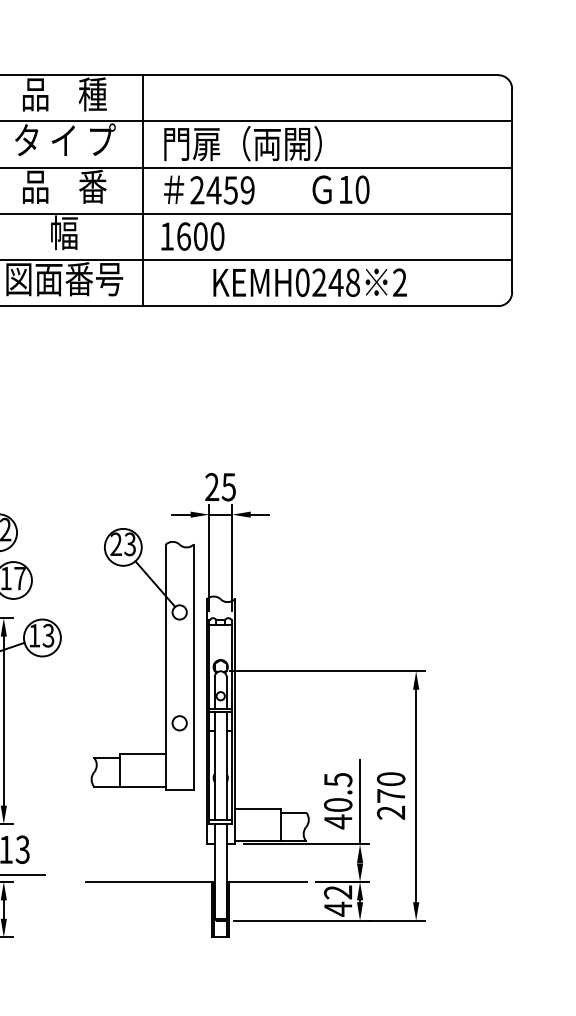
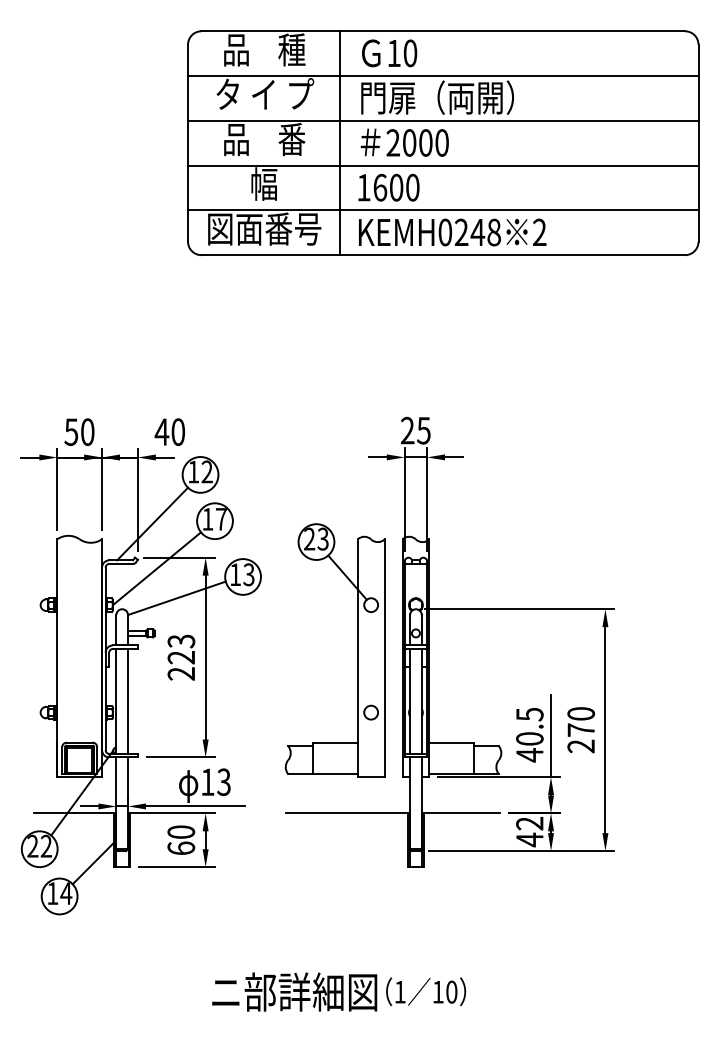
text: (230, 189) -> (425, 142), 2459 -> 2000
text: (340, 189) -> (389, 53), moved
text: (310, 282) -> (452, 232), moved
part: (165, 659) -> (357, 650), moved

